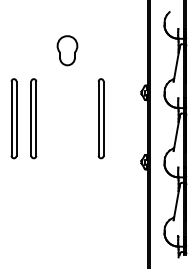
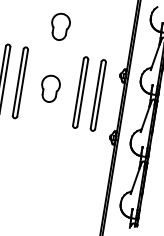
part: (120, 118) -> (97, 95), added
part: (67, 119) -> (50, 88), added

